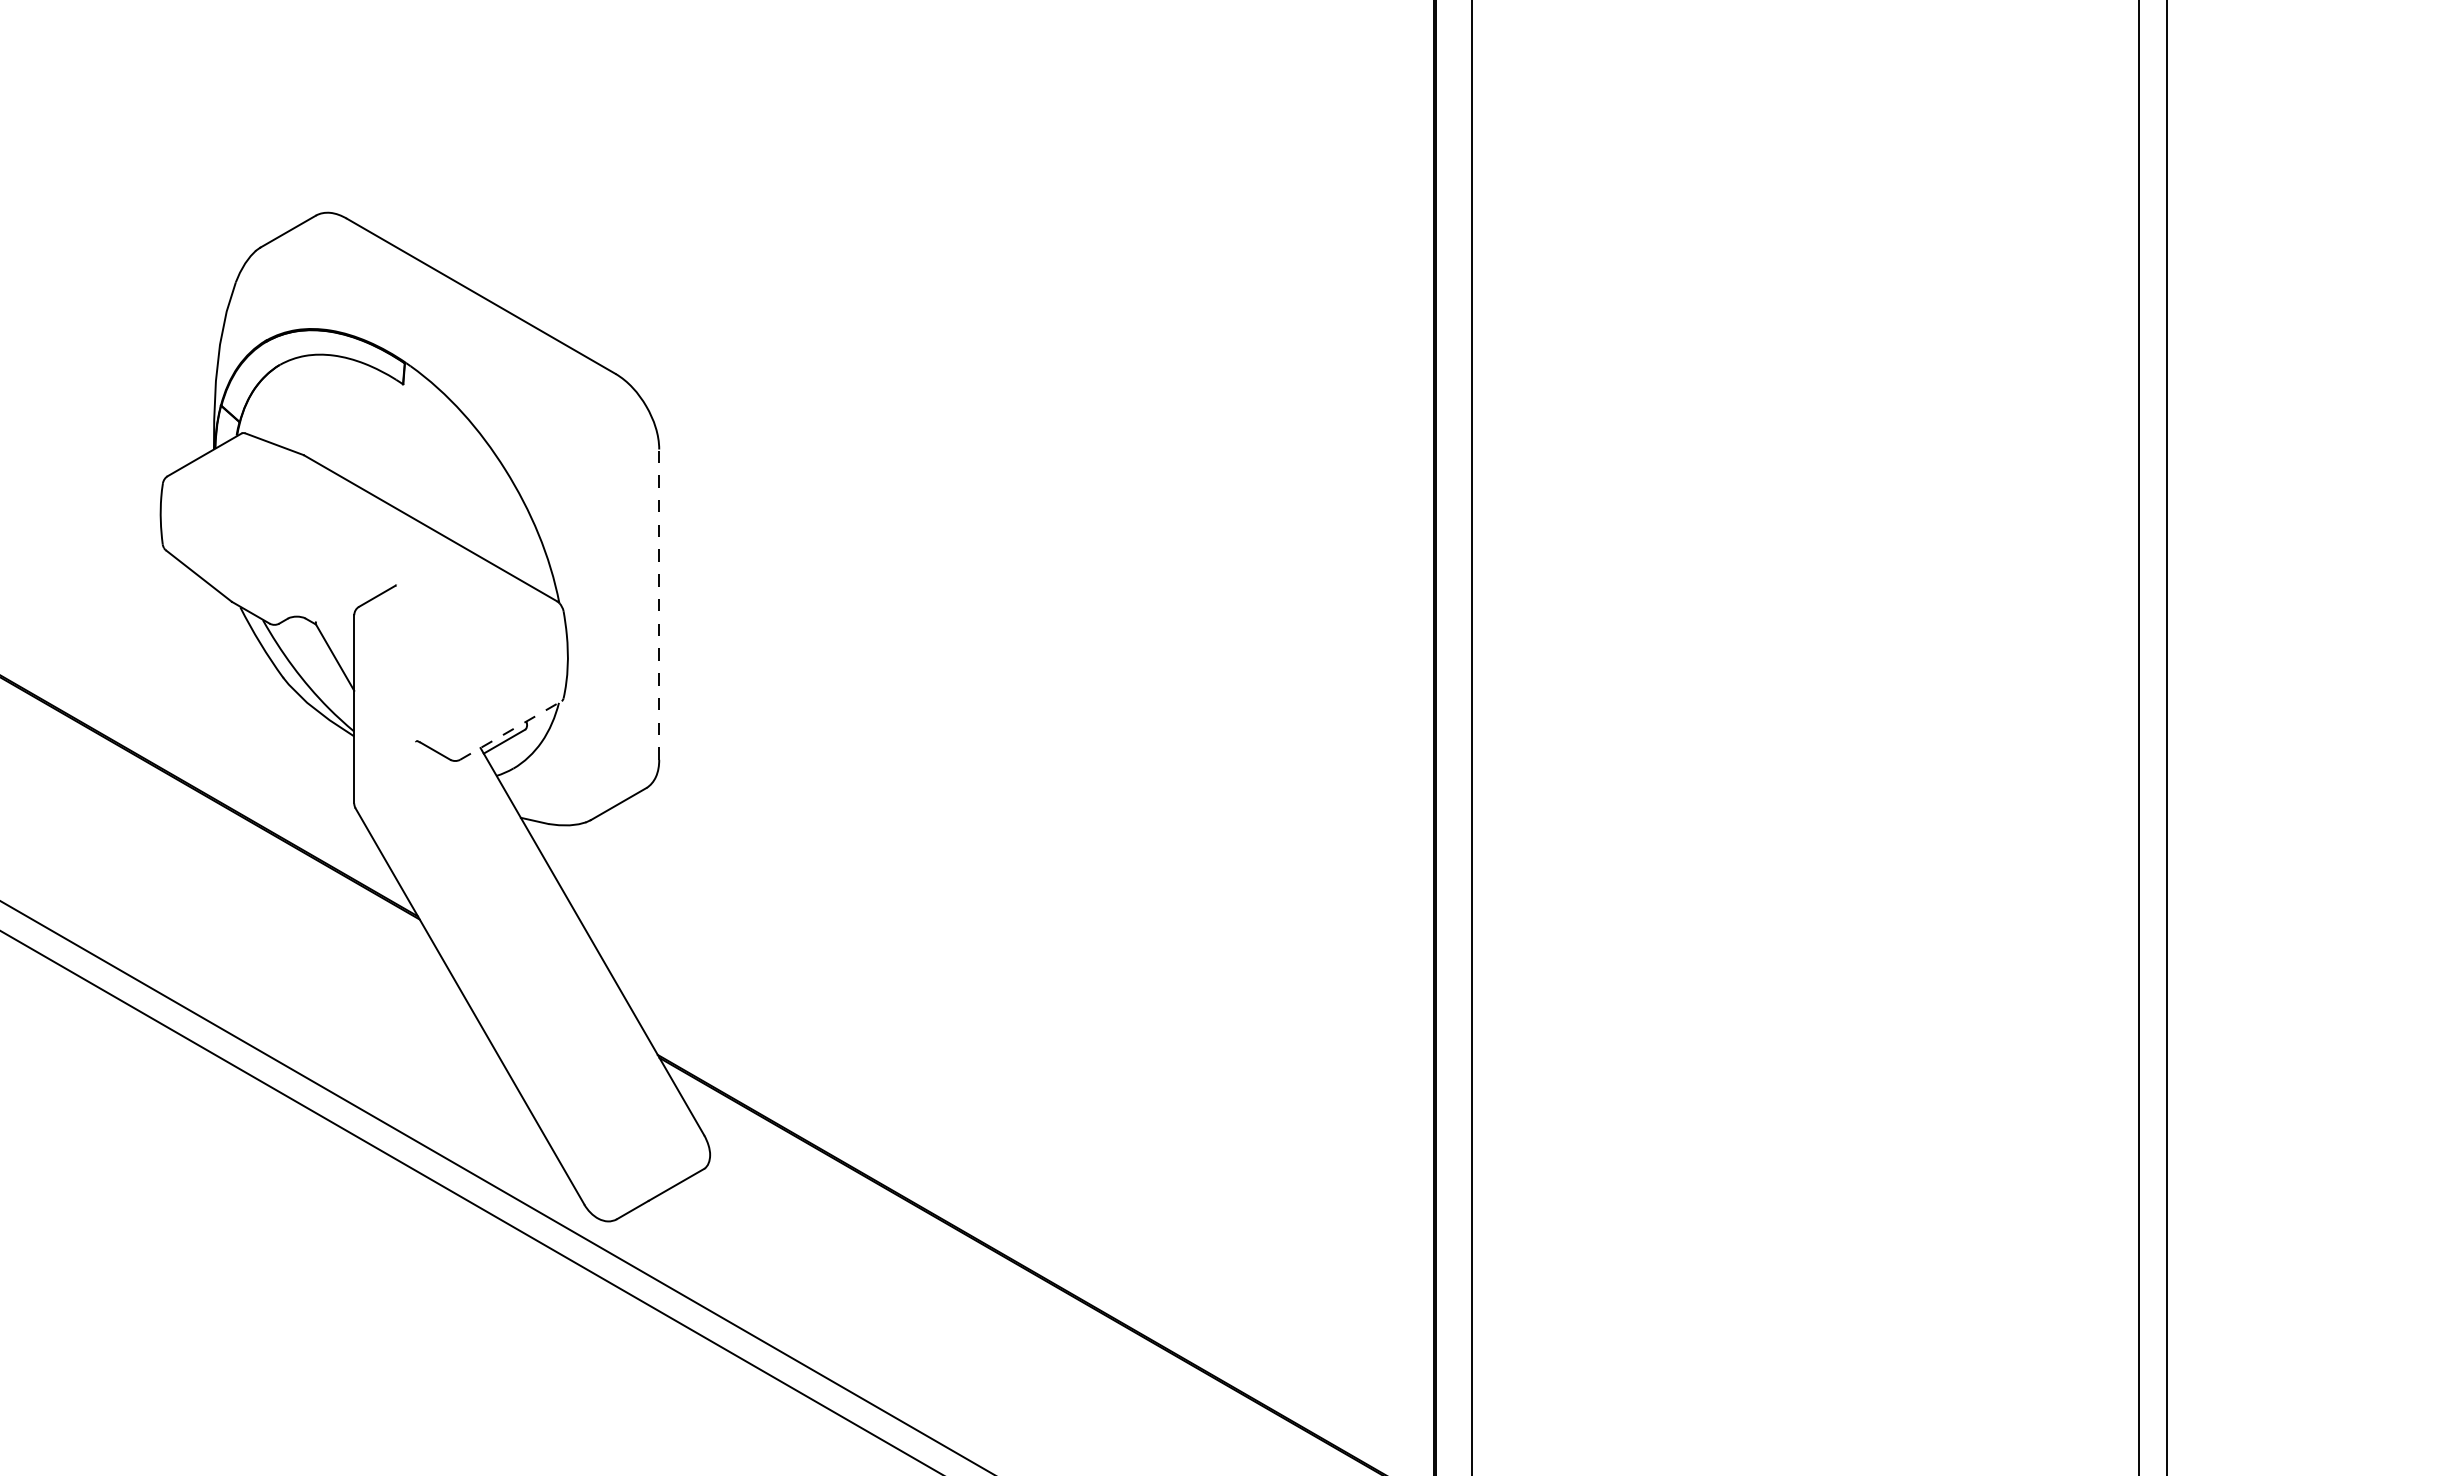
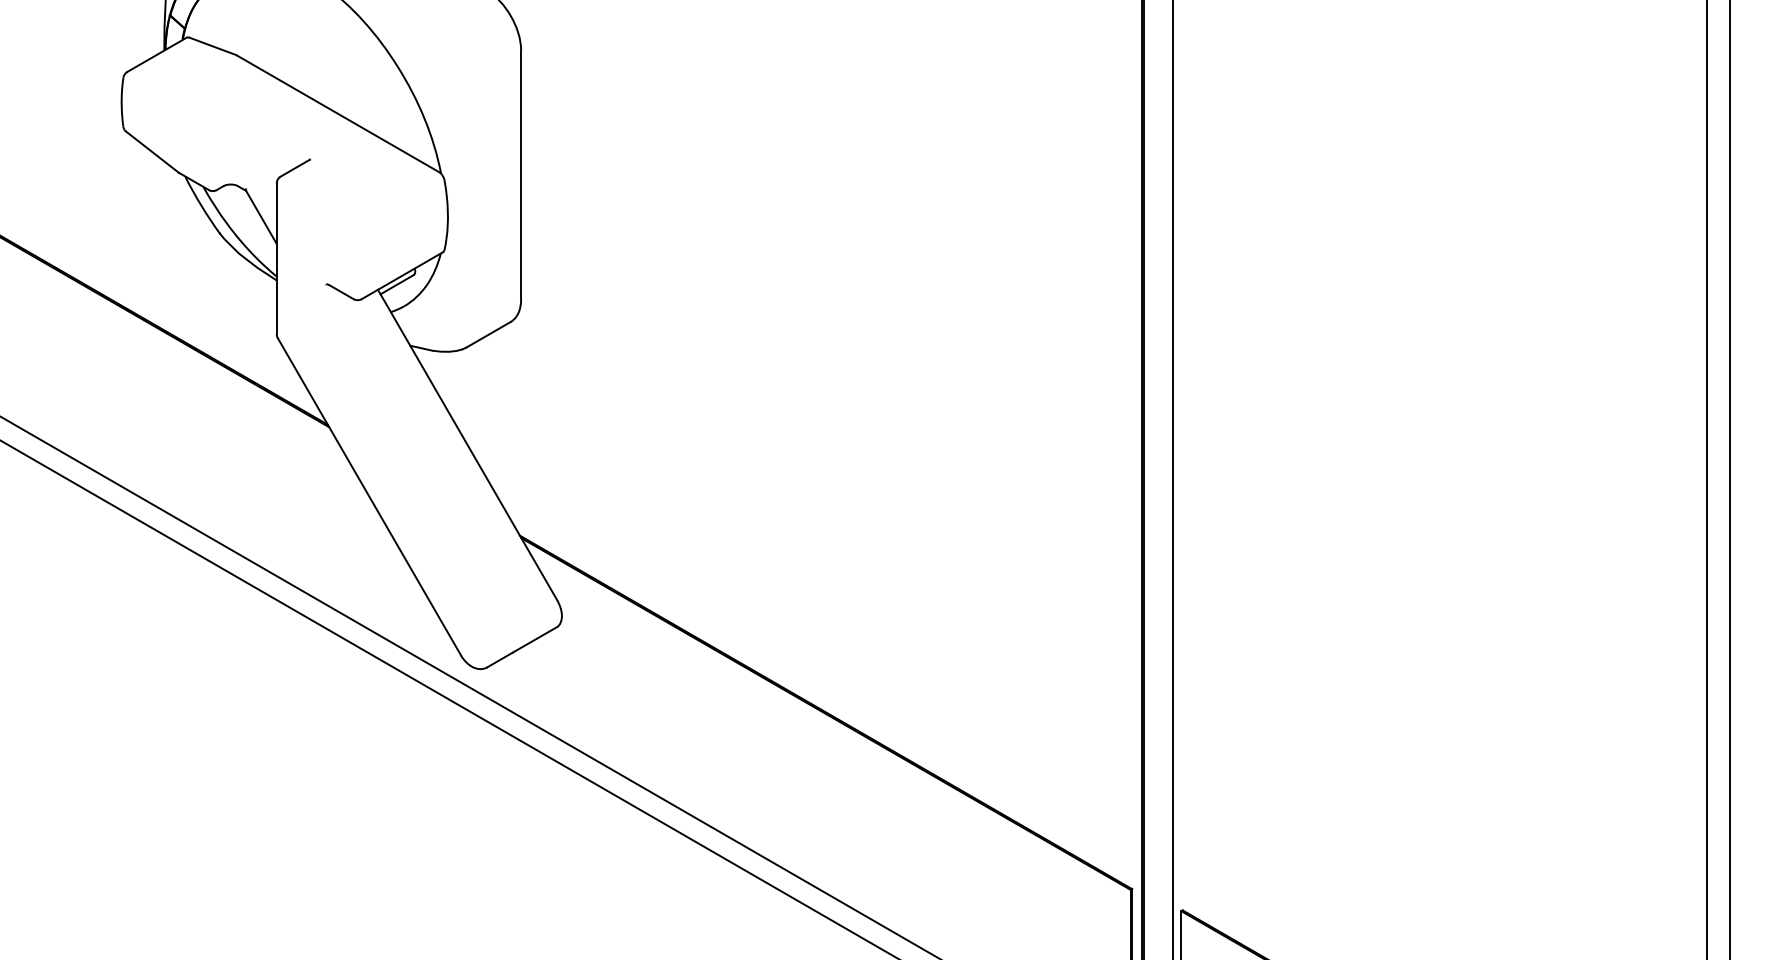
line: (659, 604) -> (521, 174), dashed -> solid
line: (510, 730) -> (401, 275), dashed -> solid

